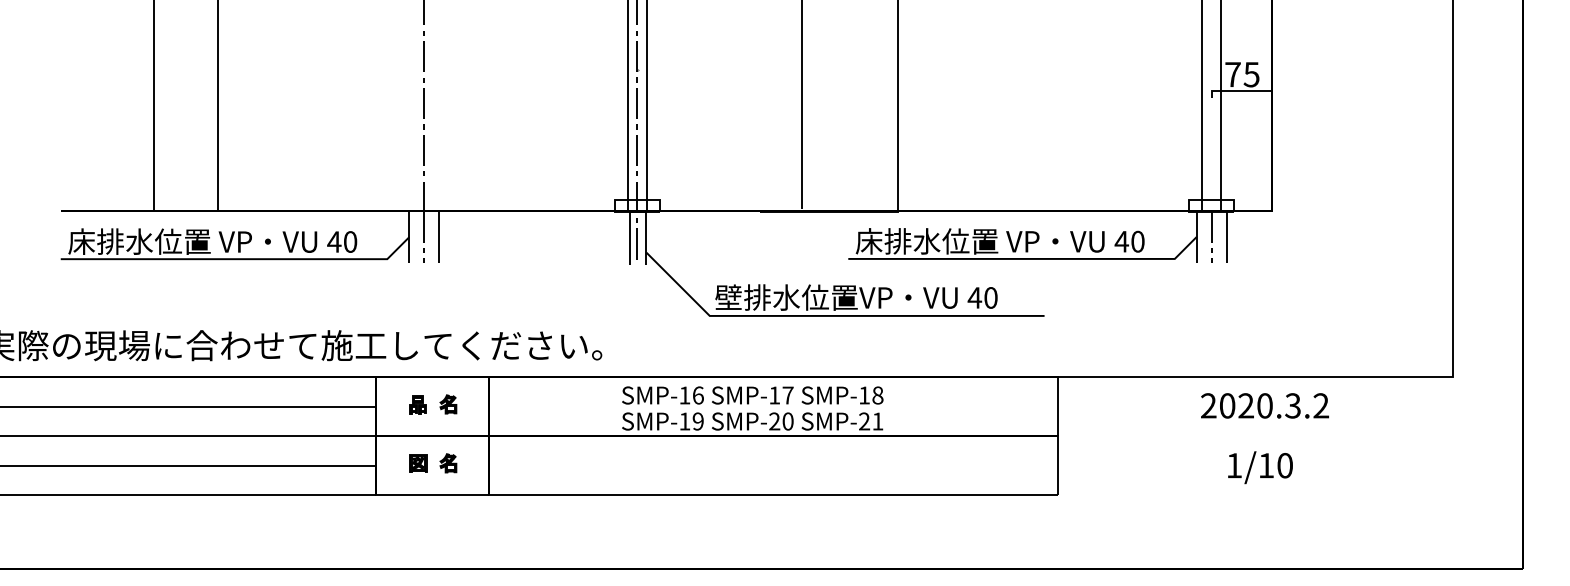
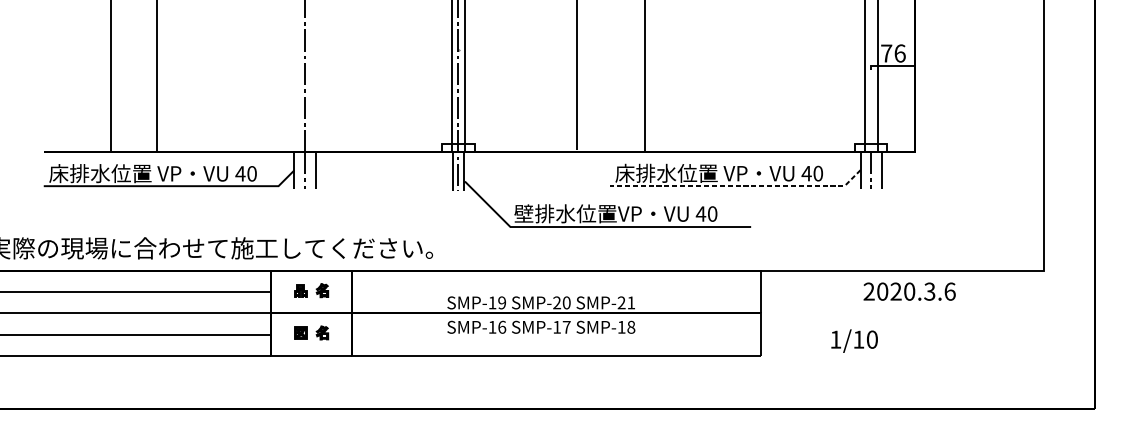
text: (1251, 74) -> (899, 53), 75 -> 76
line: (1028, 258) -> (739, 185), solid -> dashed
text: (752, 395) -> (541, 327), moved
text: (1321, 405) -> (950, 291), 2020.3.2 -> 2020.3.6
text: (1260, 467) -> (854, 340), moved

